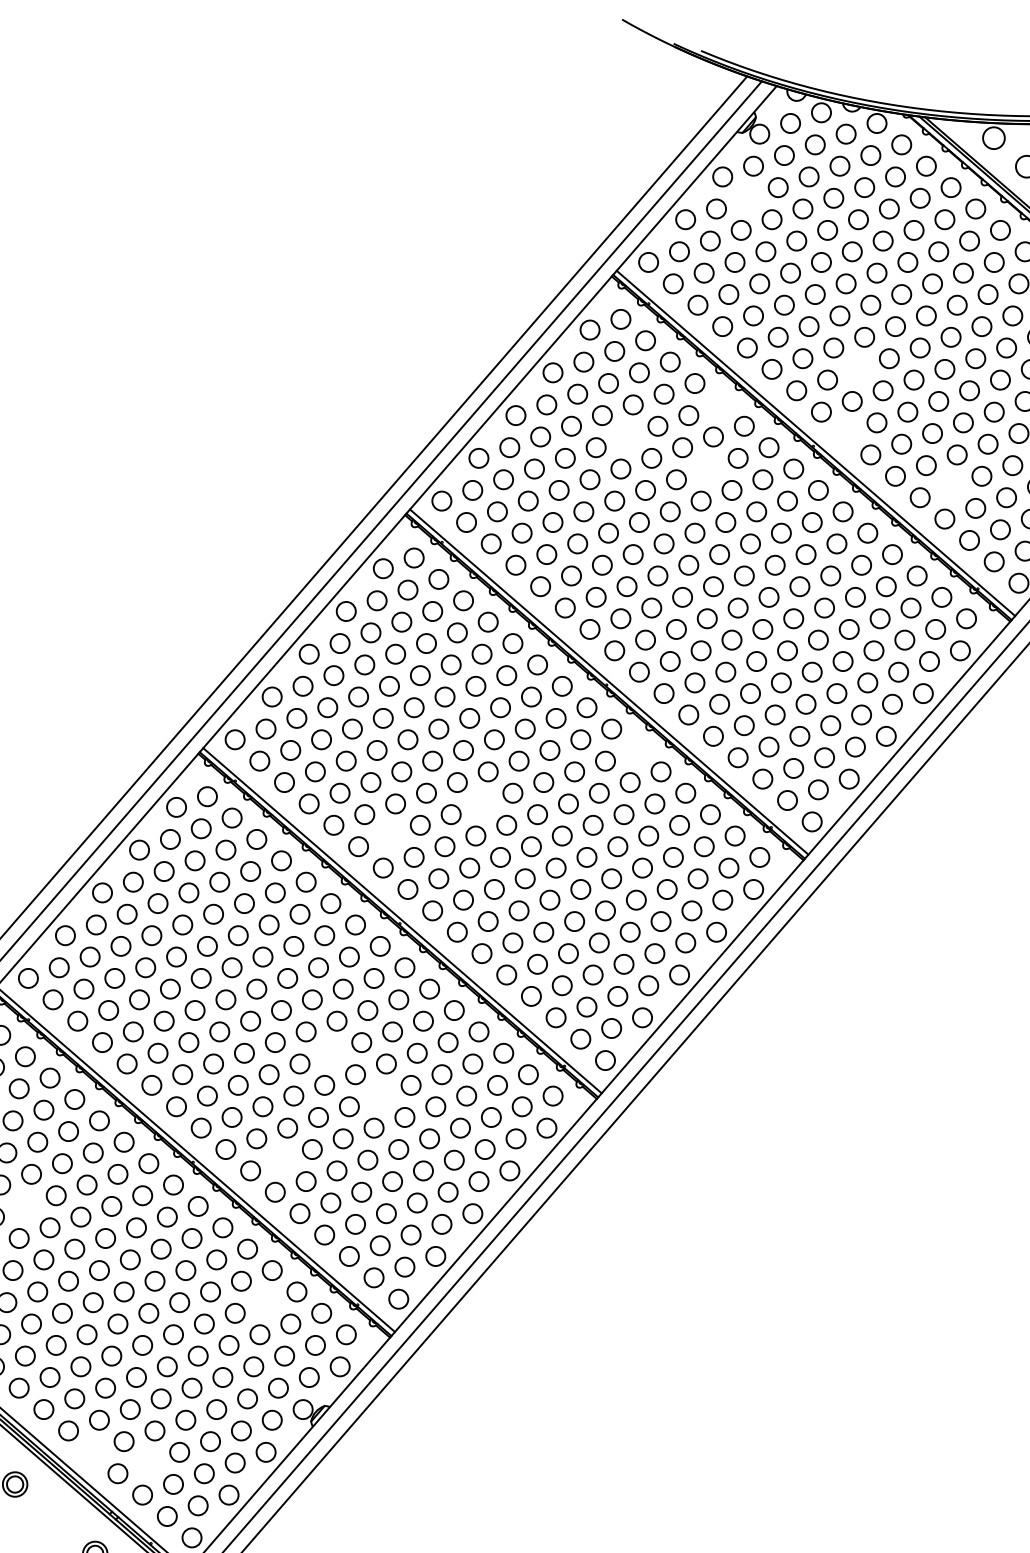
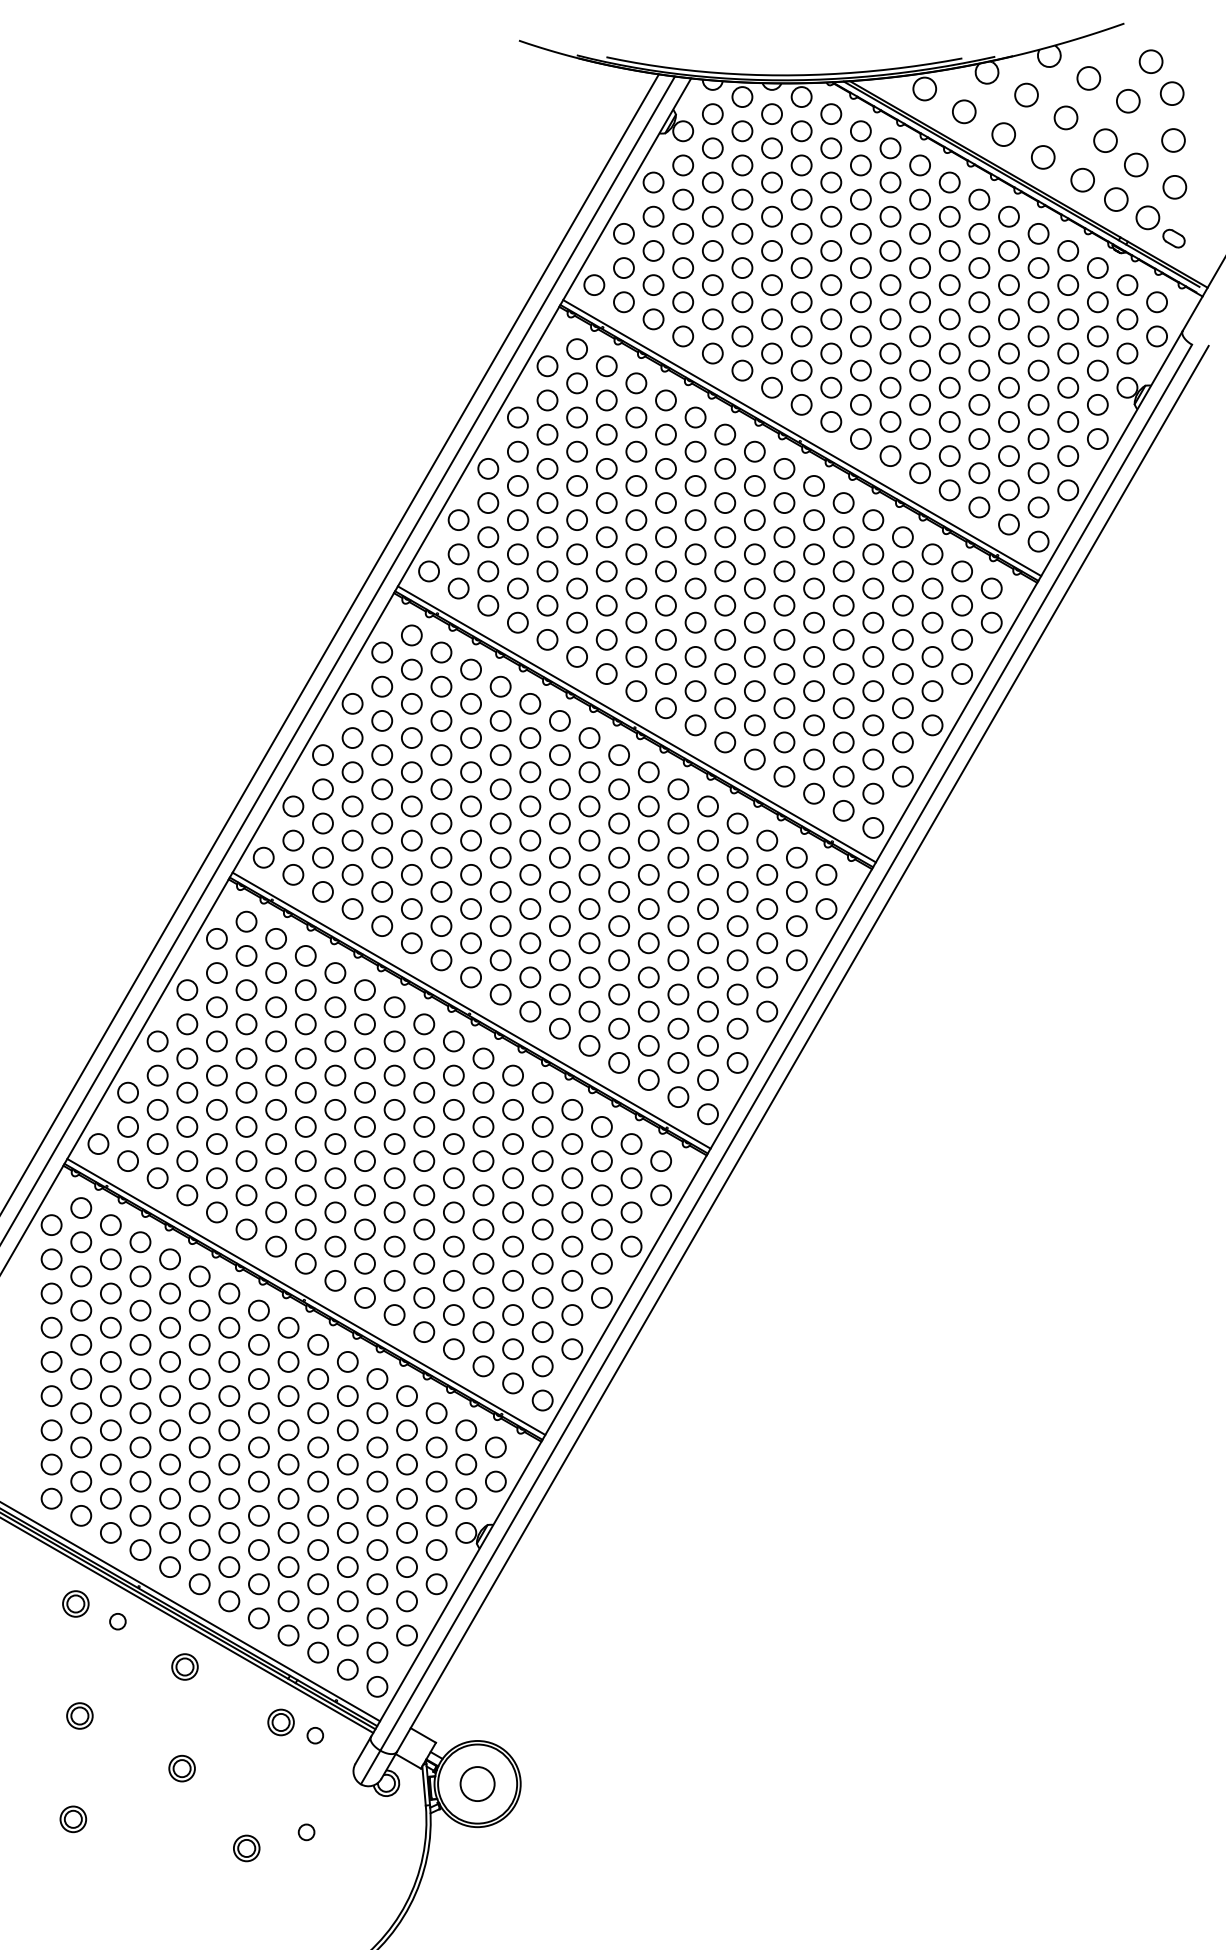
circle: (747, 198) -> (683, 199), added
circle: (858, 369) -> (831, 353), added
circle: (719, 404) -> (695, 417), added
circle: (846, 433) -> (831, 421), added
circle: (626, 436) -> (606, 468), added
circle: (707, 468) -> (695, 485), added
circle: (950, 486) -> (949, 455), added
circle: (636, 750) -> (678, 789), added
circle: (482, 803) -> (530, 874), added
circle: (389, 835) -> (441, 925), added
circle: (331, 1052) -> (424, 1160), added
circle: (380, 1096) -> (483, 1195), added
circle: (281, 1159) -> (394, 1280), added
circle: (25, 1205) -> (140, 1378), added
circle: (265, 1302) -> (406, 1430), added
circle: (92, 1452) -> (258, 1618), added
circle: (148, 1462) -> (317, 1618), added

